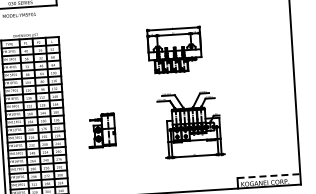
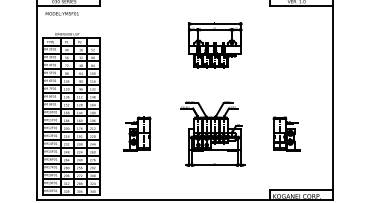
part: (175, 50) -> (215, 45), moved
part: (250, 120) -> (286, 133), added
part: (190, 124) -> (212, 133), moved
line: (269, 175) -> (301, 189), dashed -> solid

